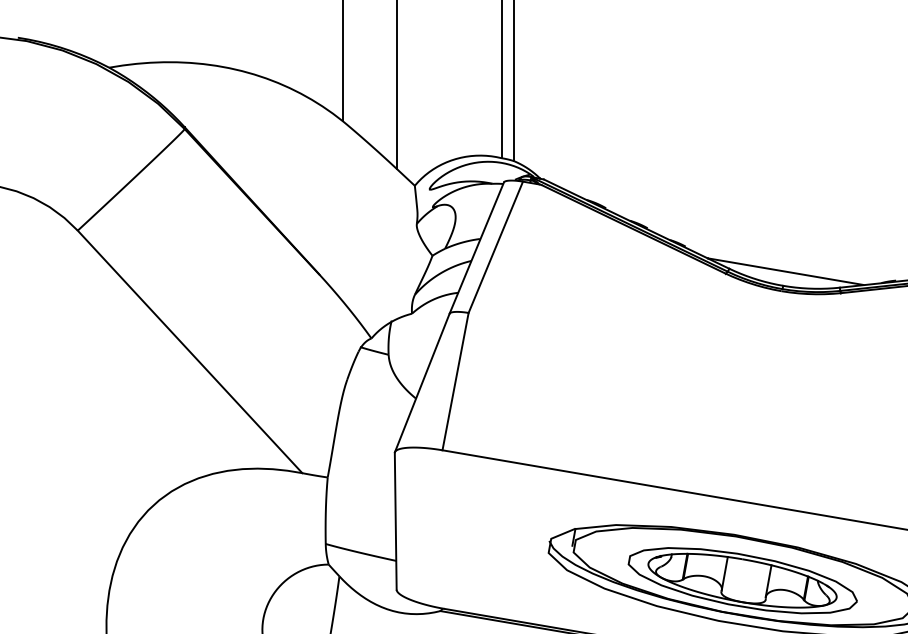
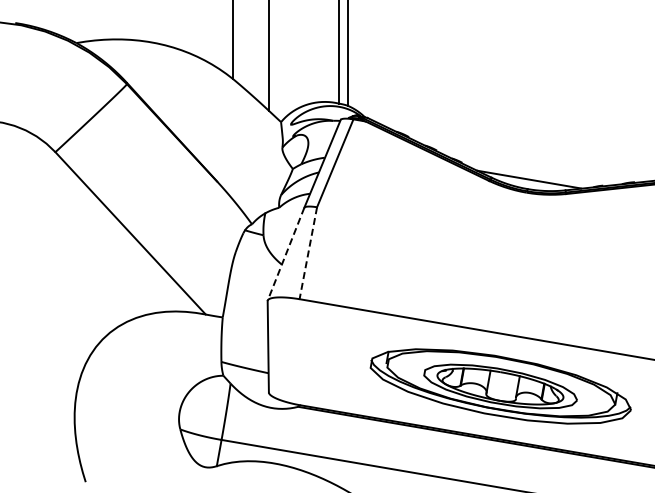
line: (455, 382) -> (308, 253), solid -> dashed
line: (422, 383) -> (286, 254), solid -> dashed

